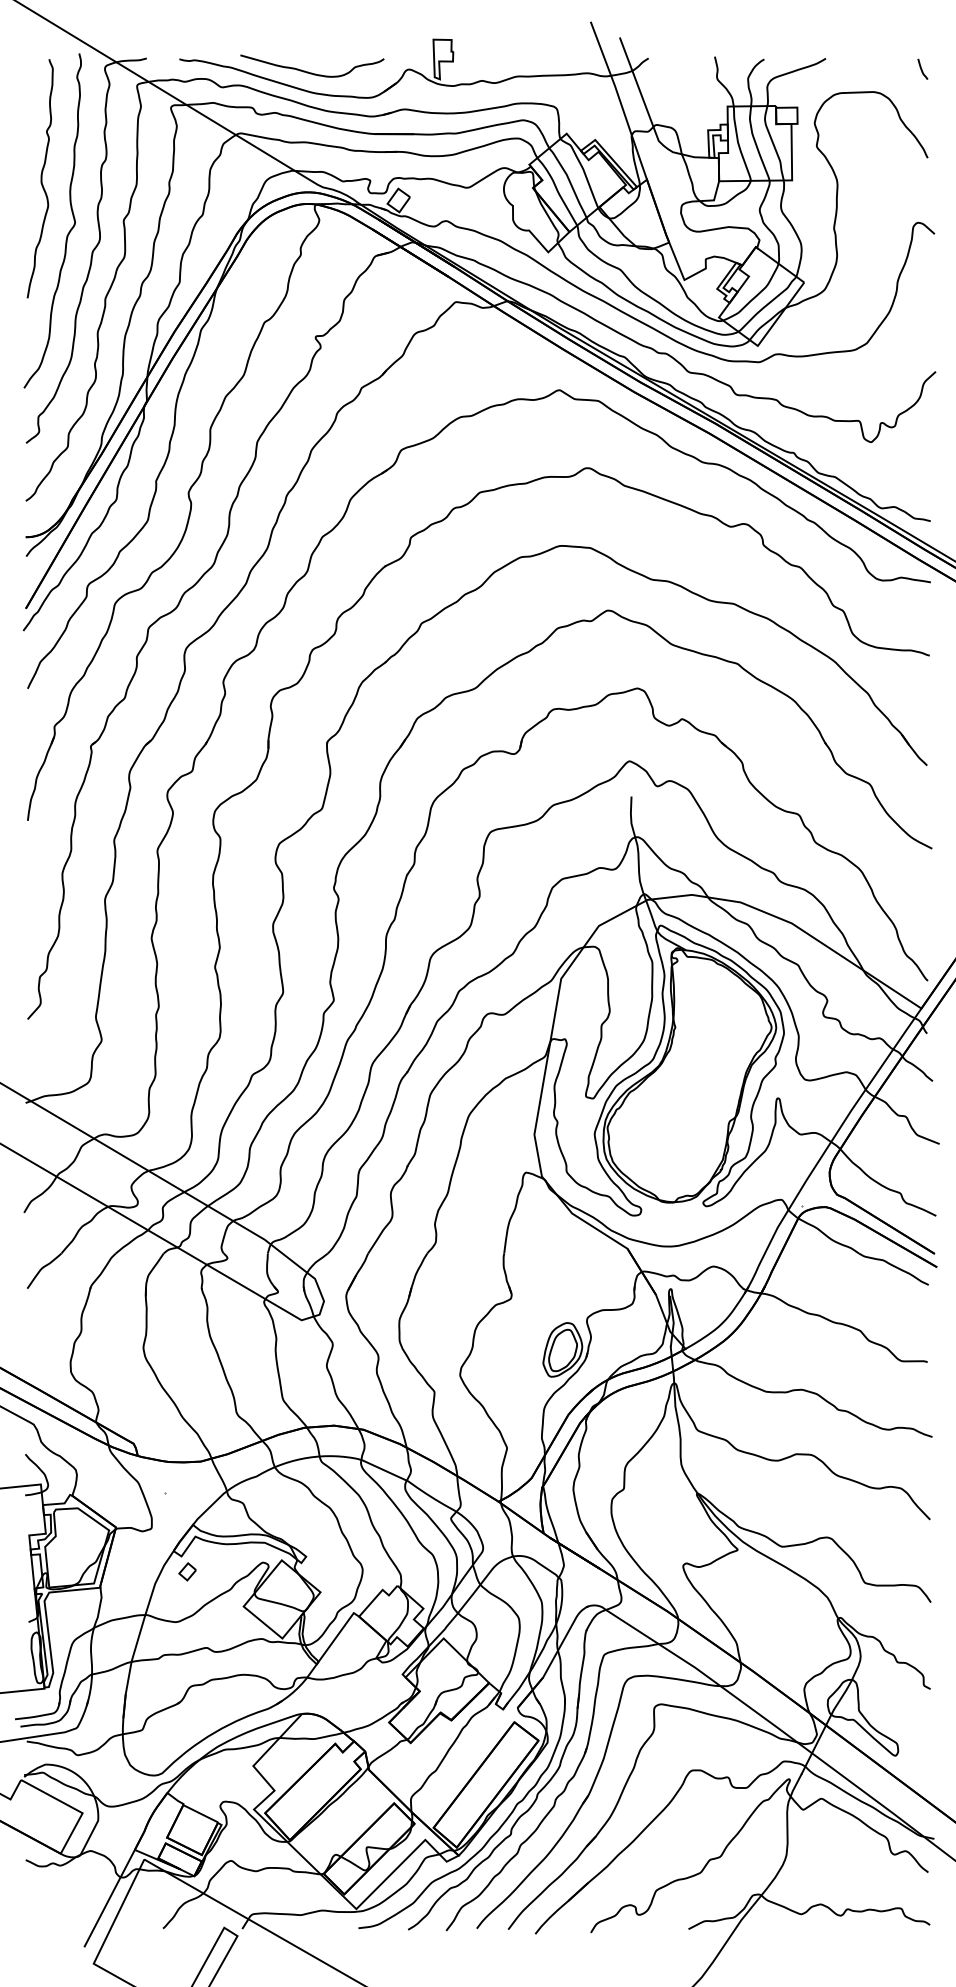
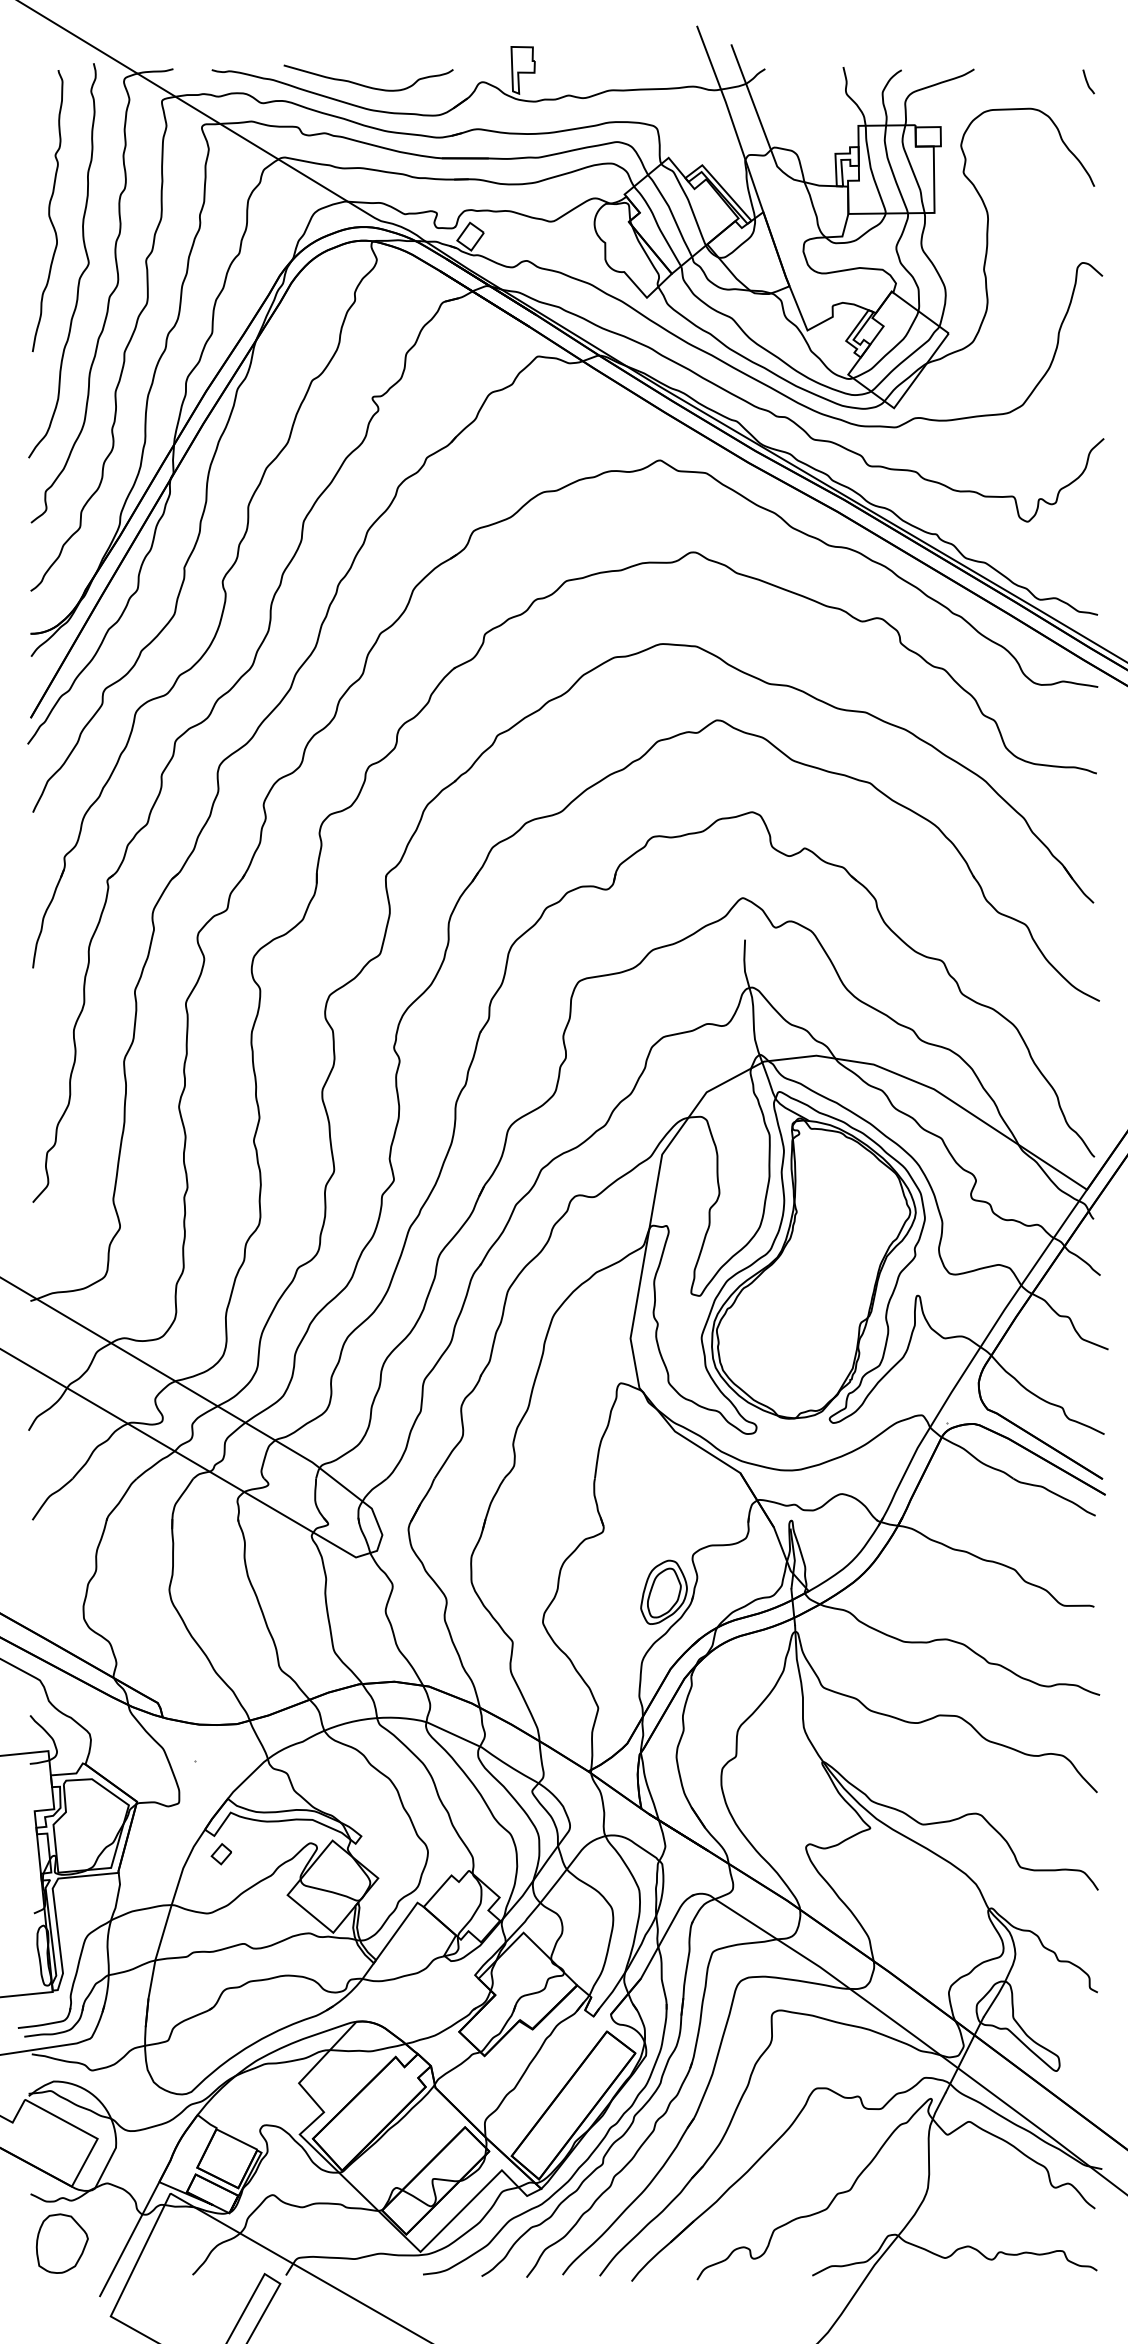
part: (52, 1901) -> (62, 2242), added

